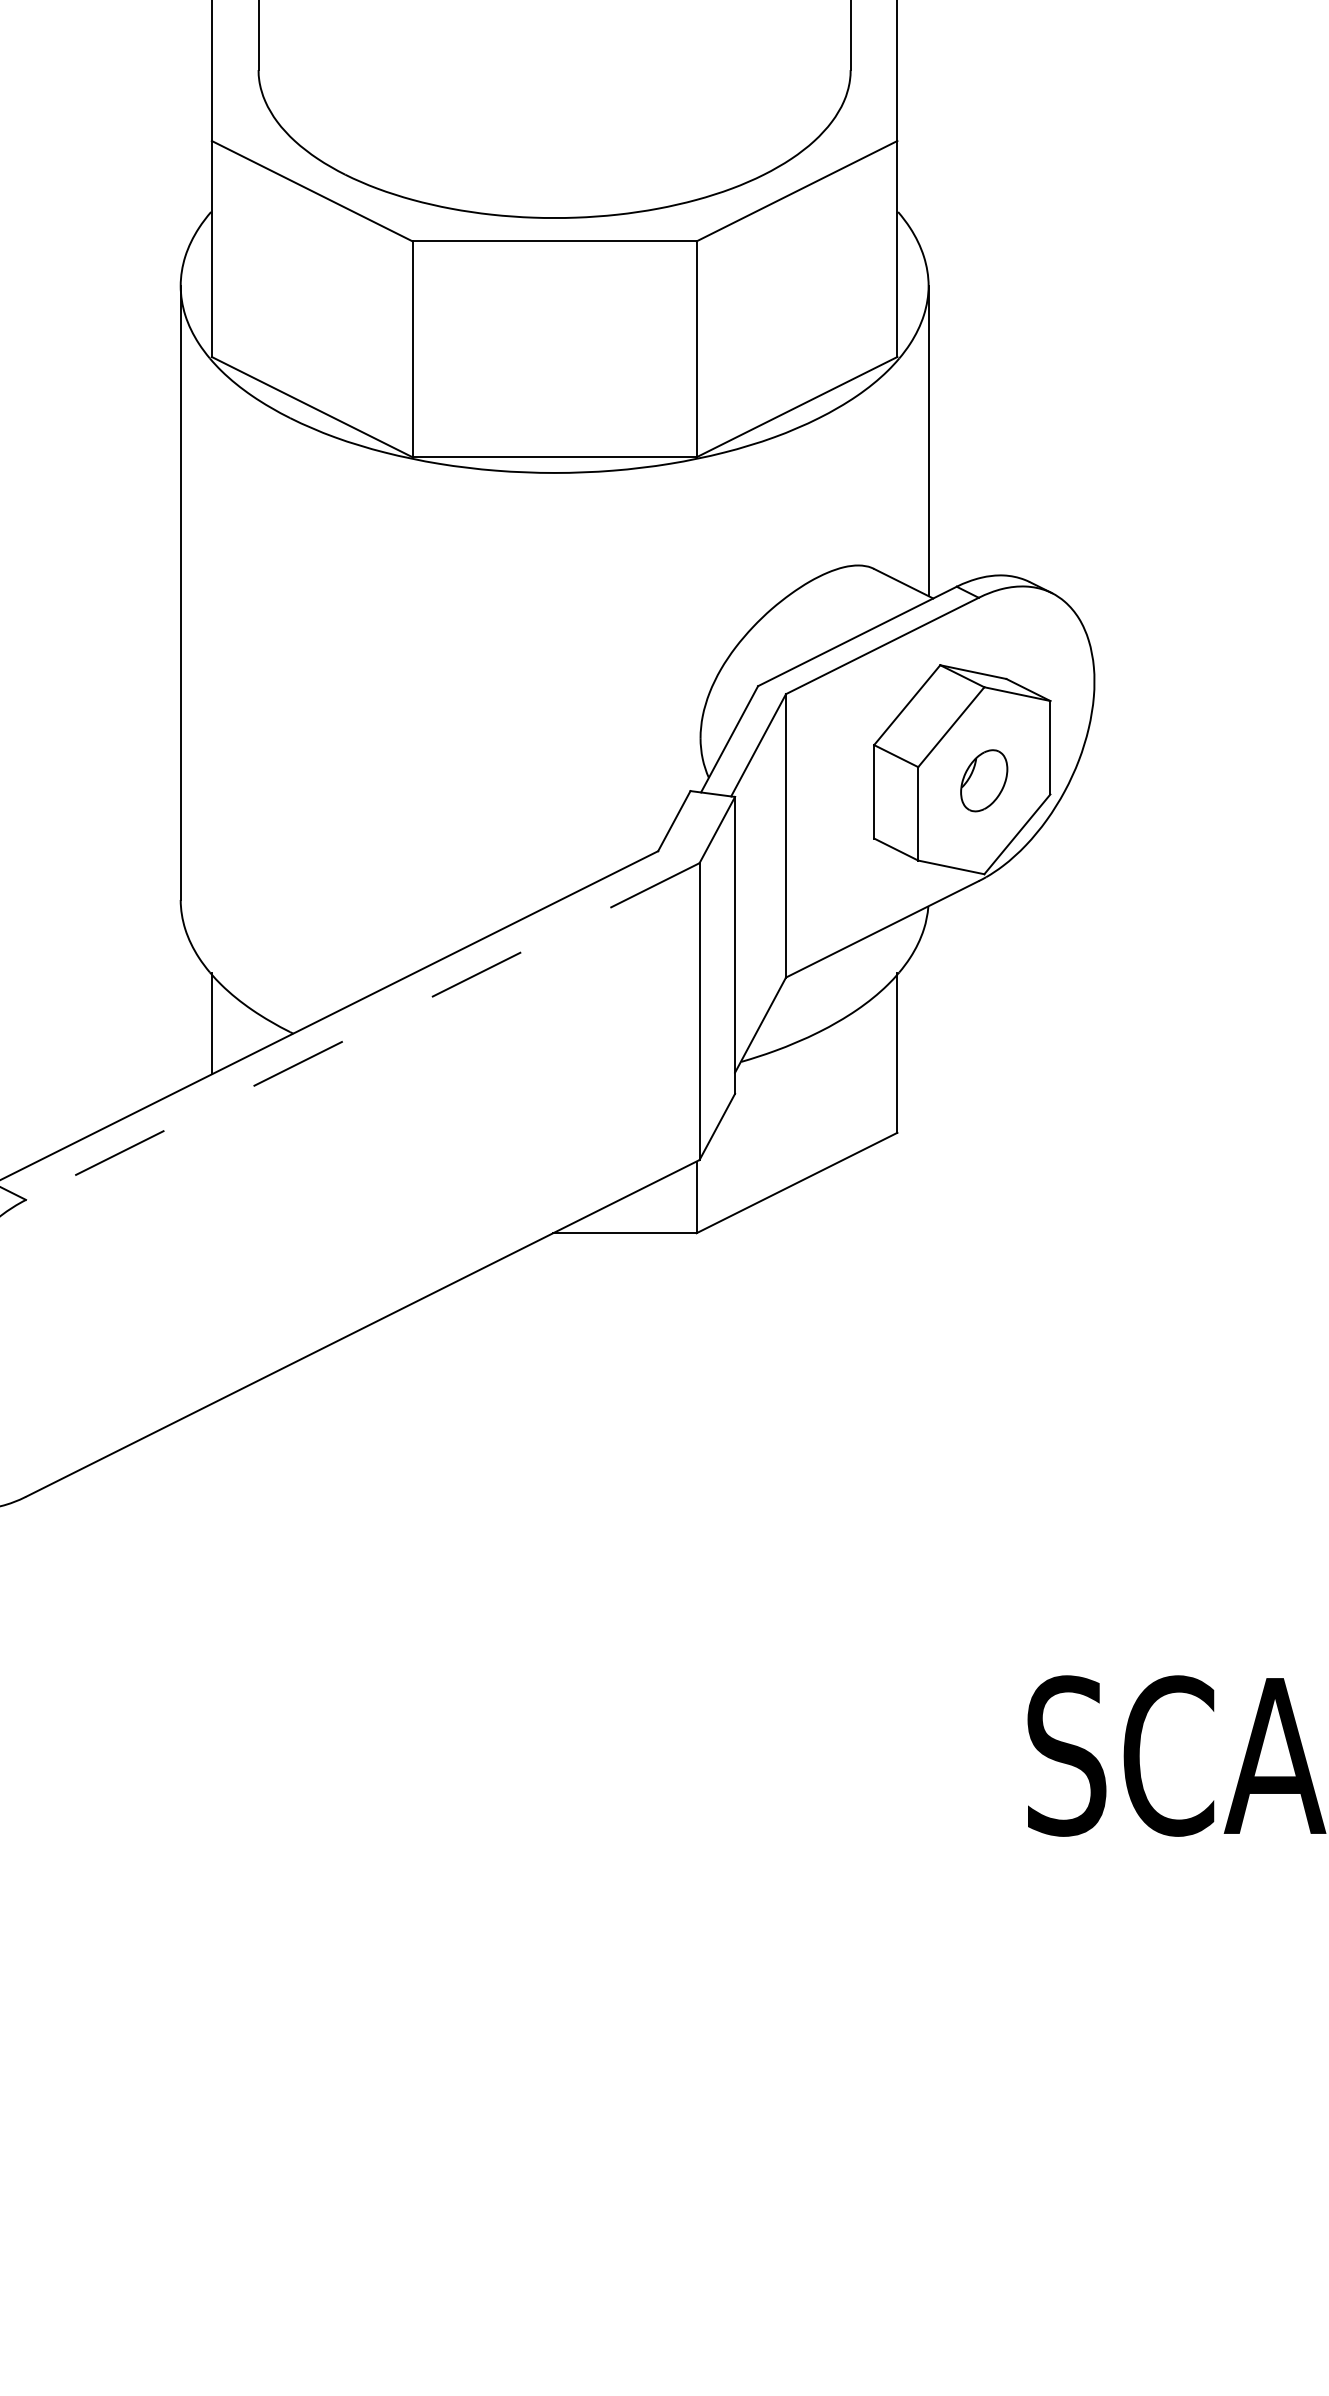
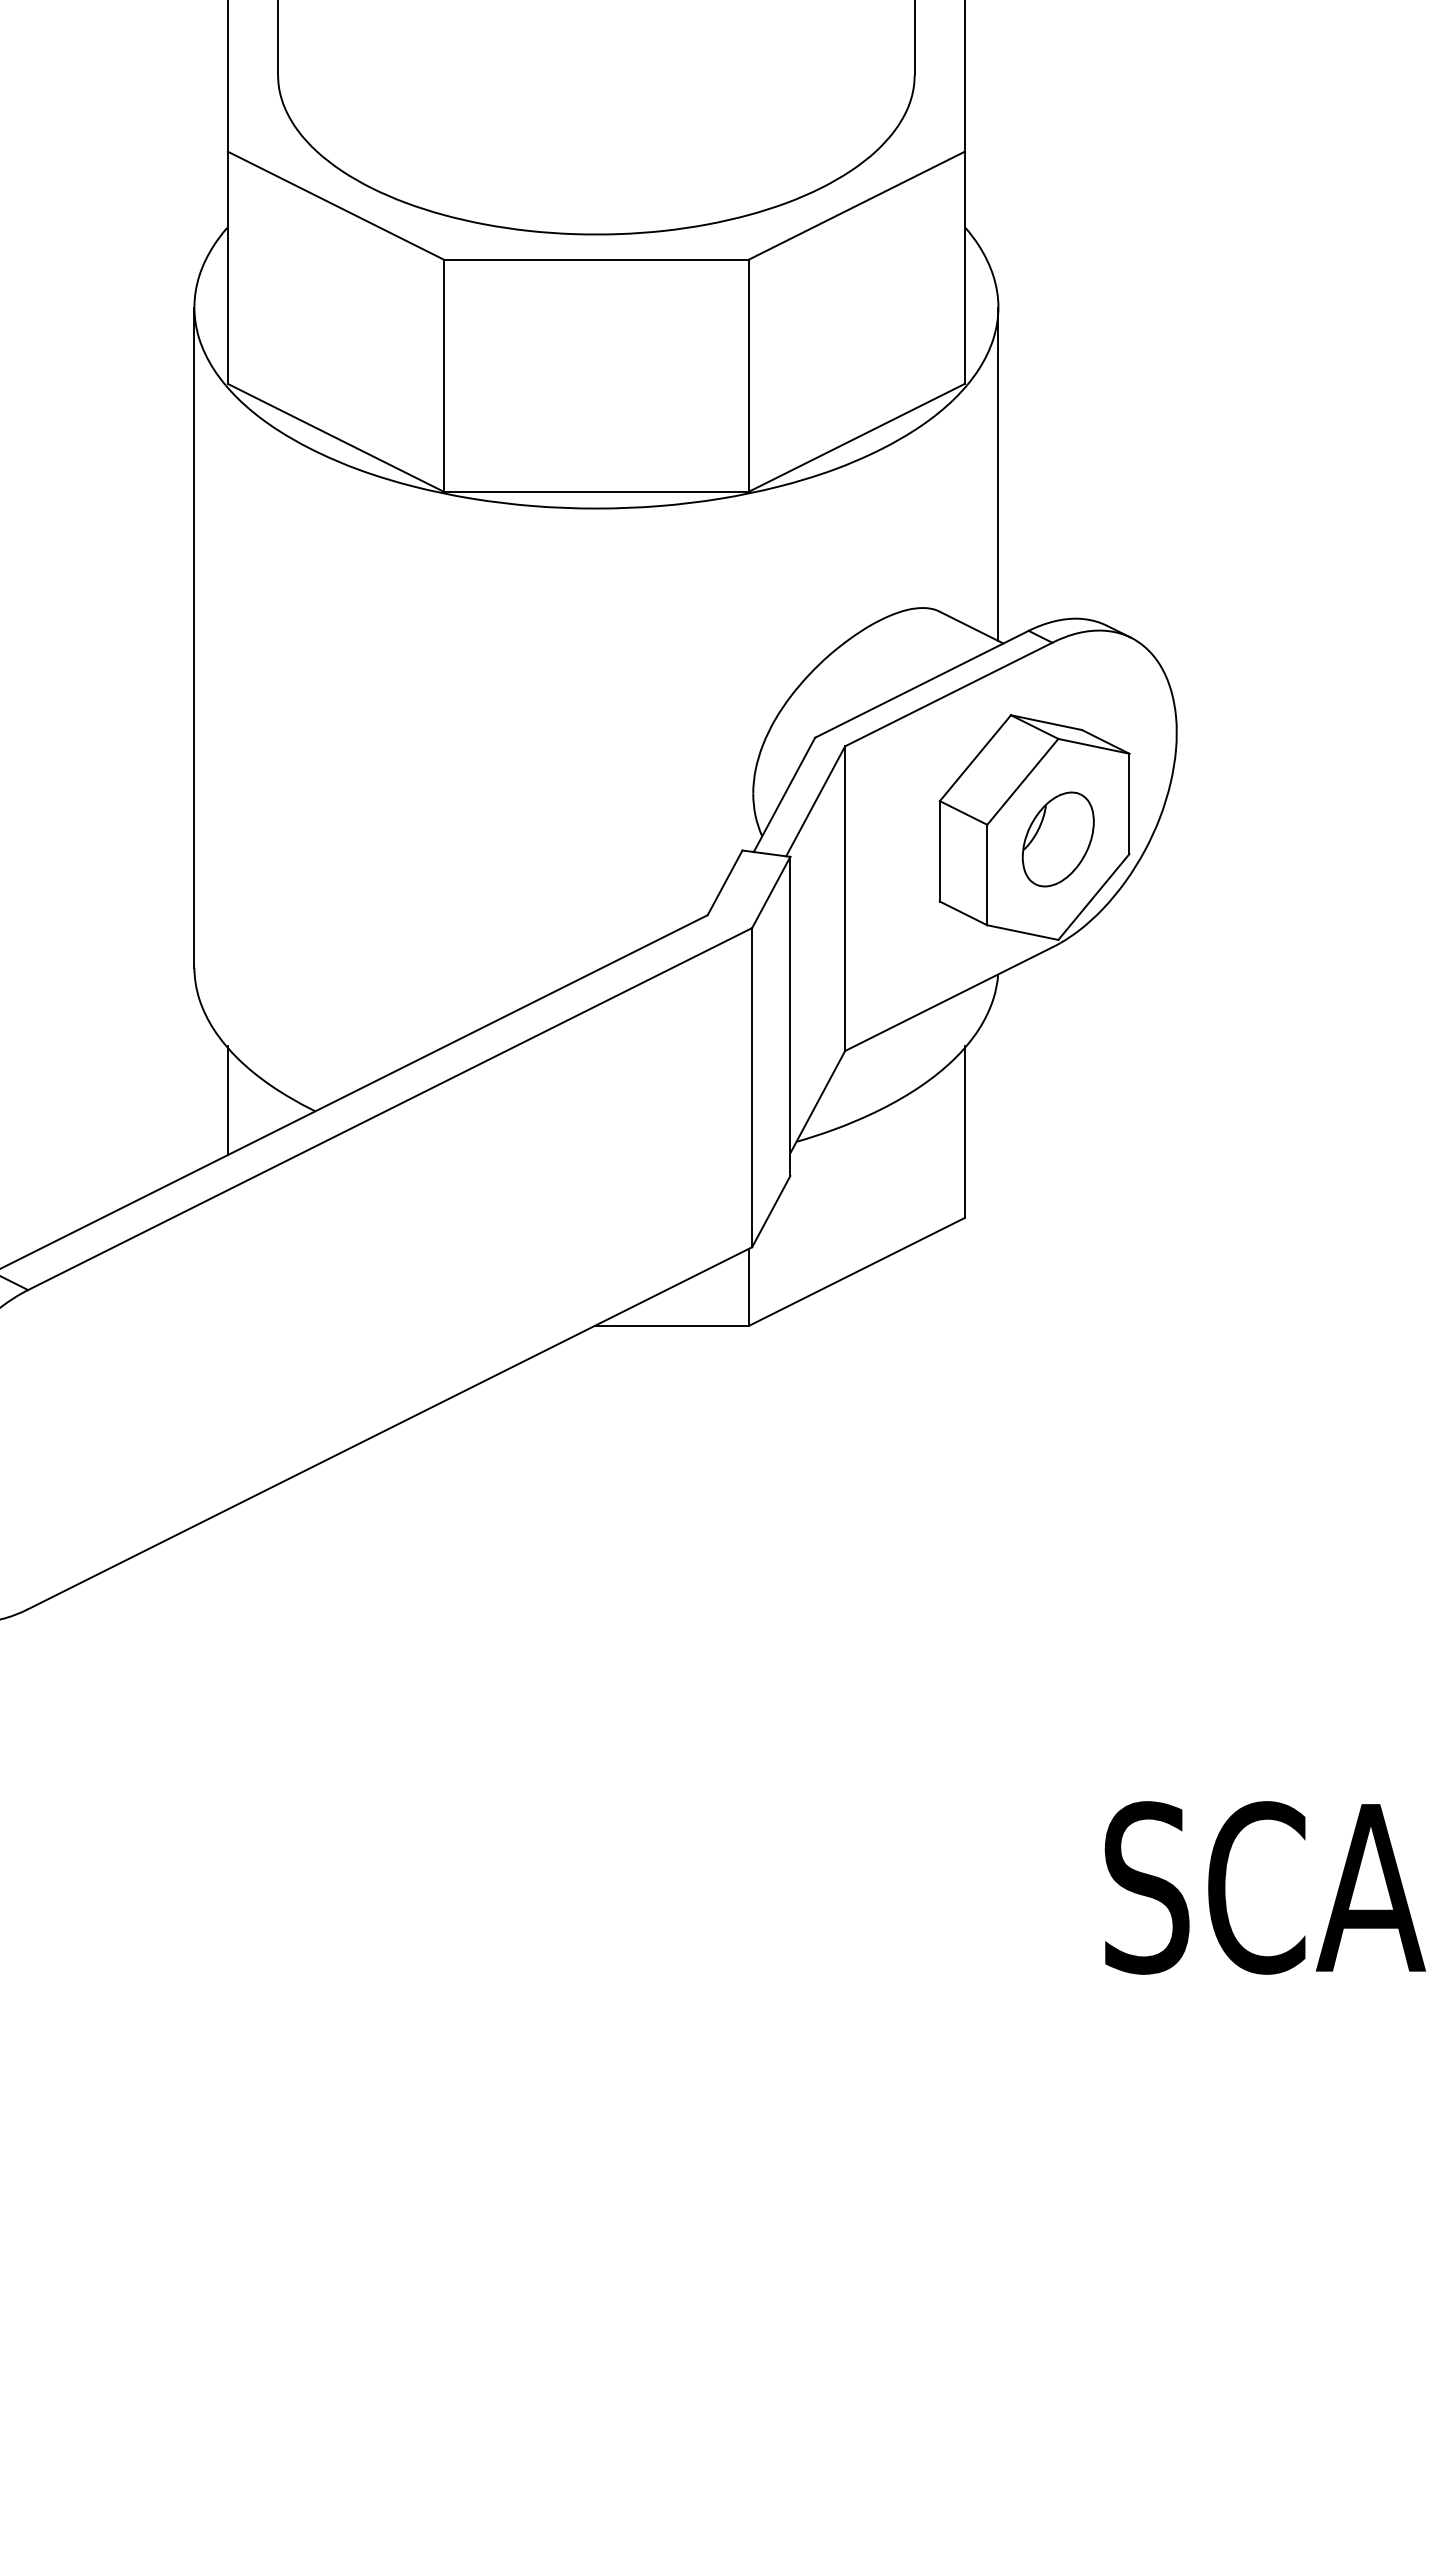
part: (983, 780) -> (1057, 839), size x1.43
line: (363, 1031) -> (390, 1109), dashed -> solid

